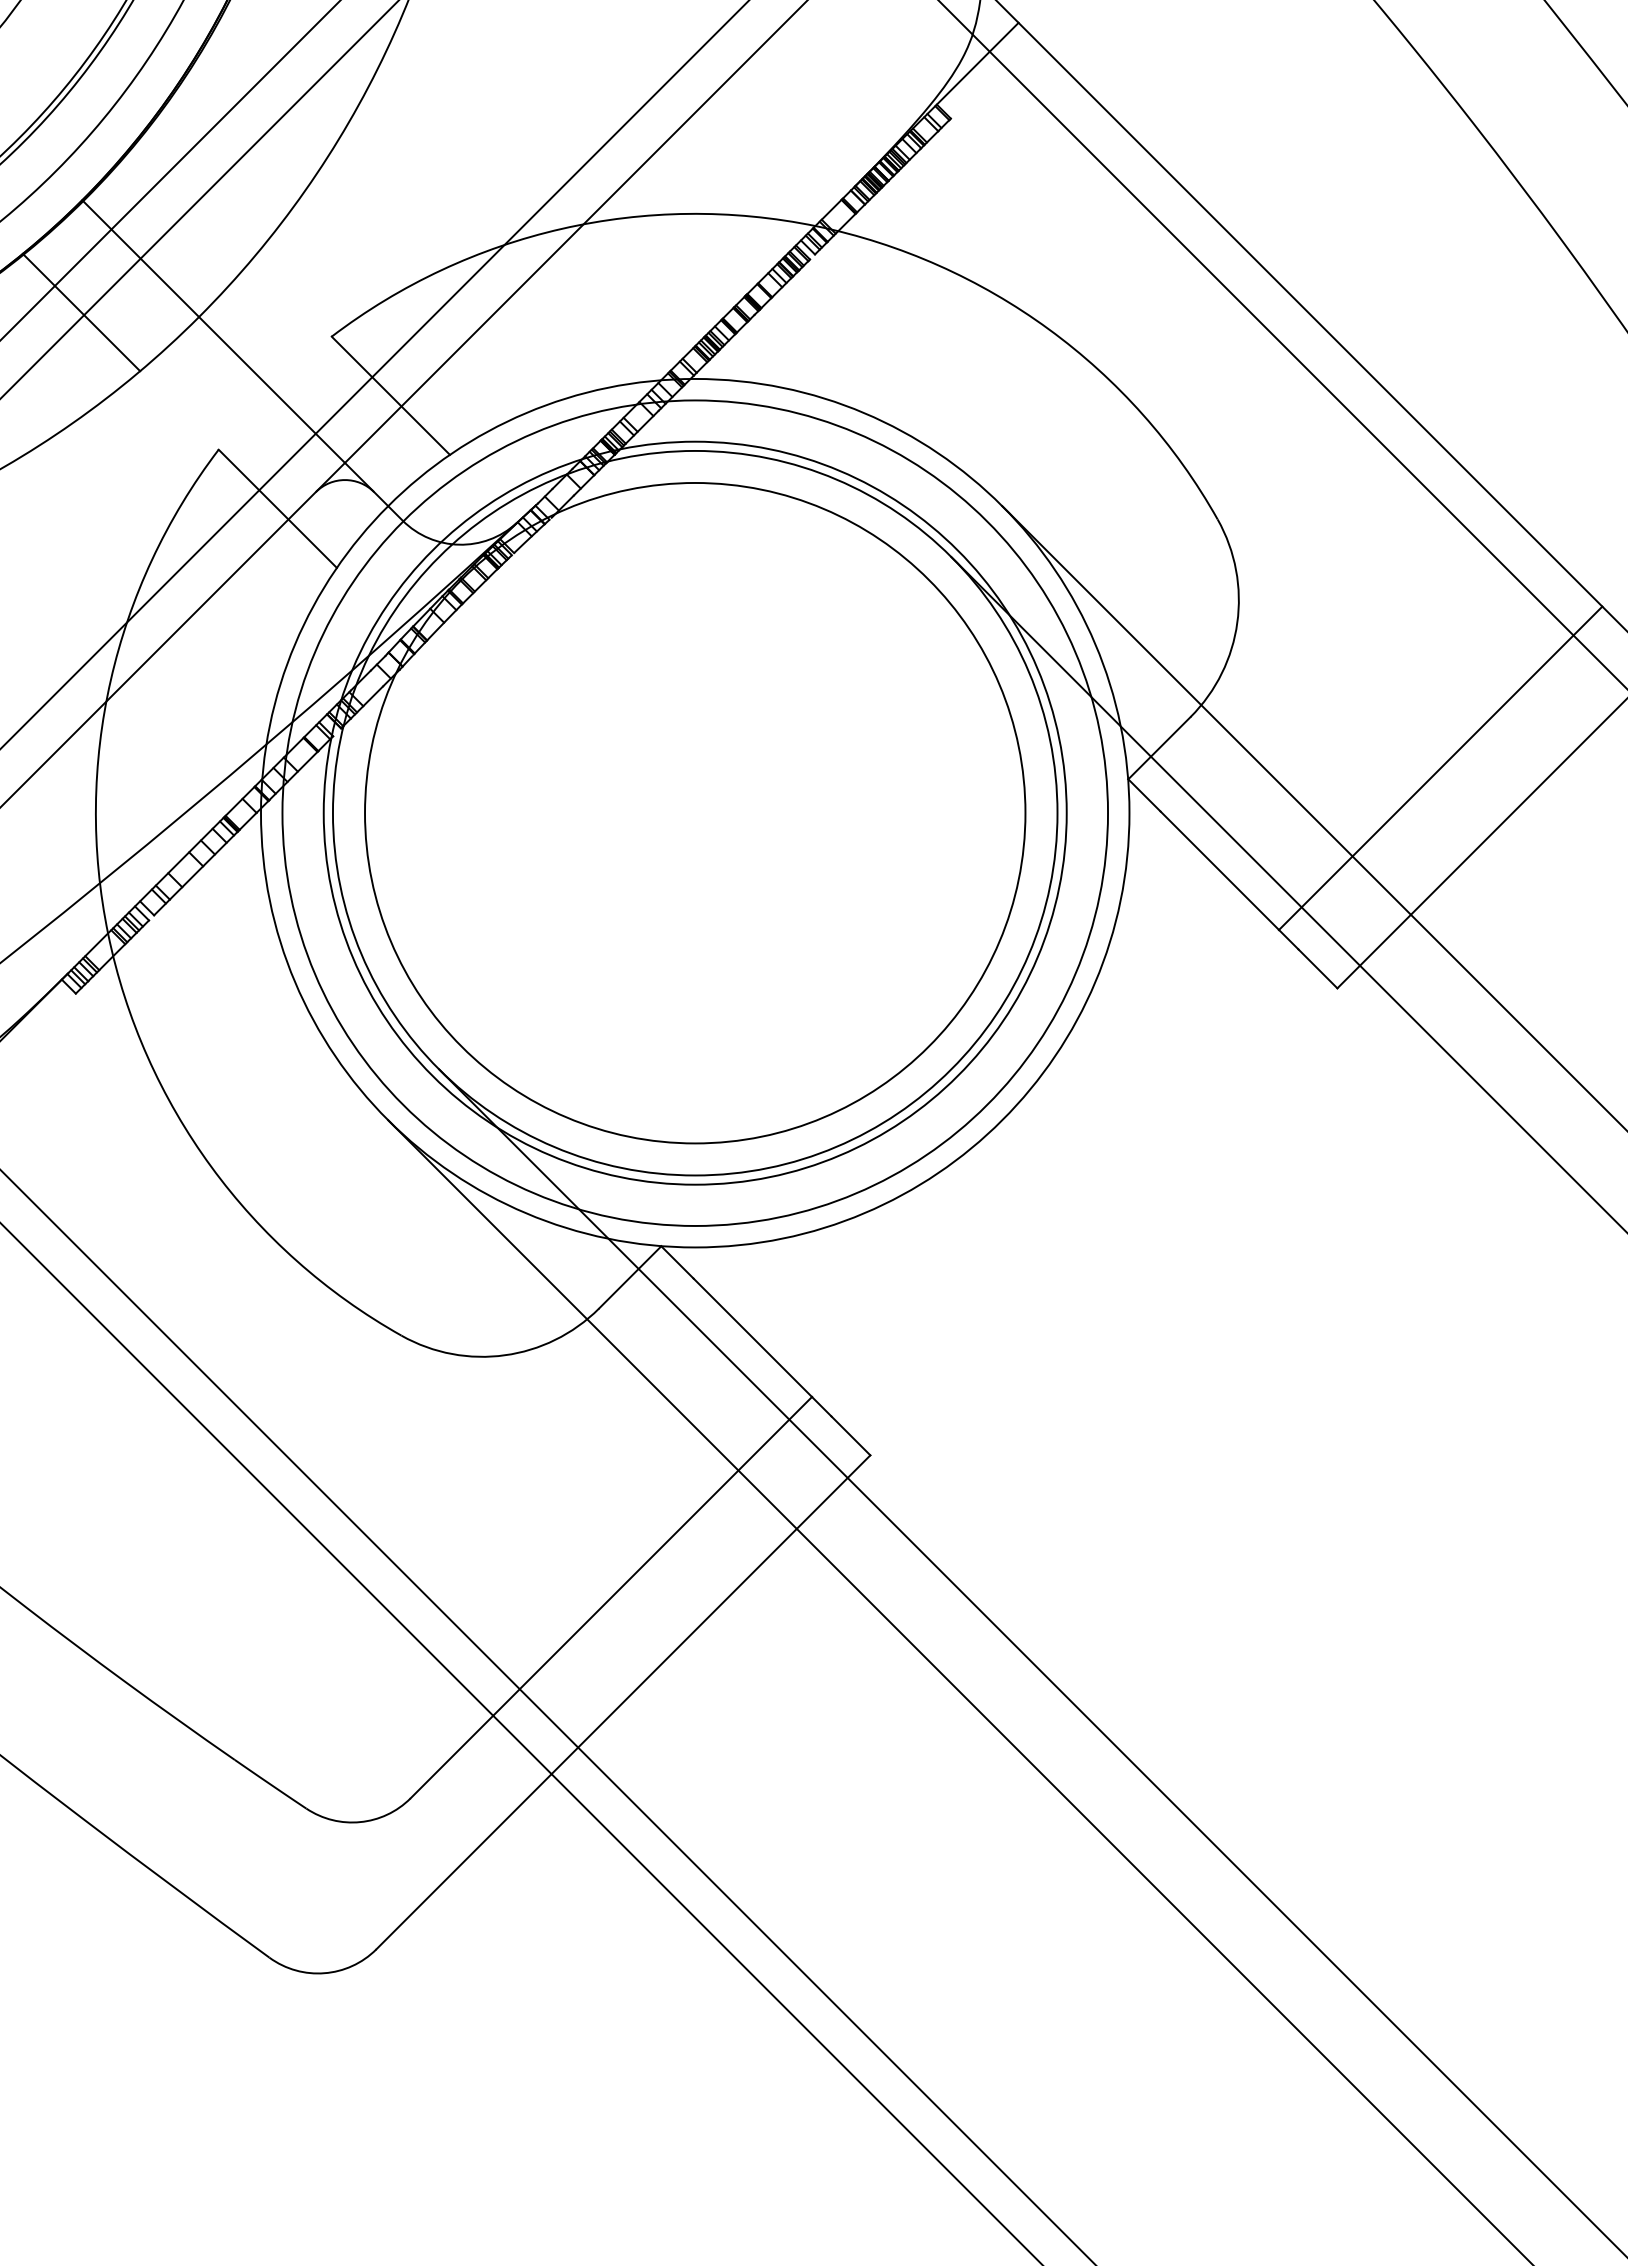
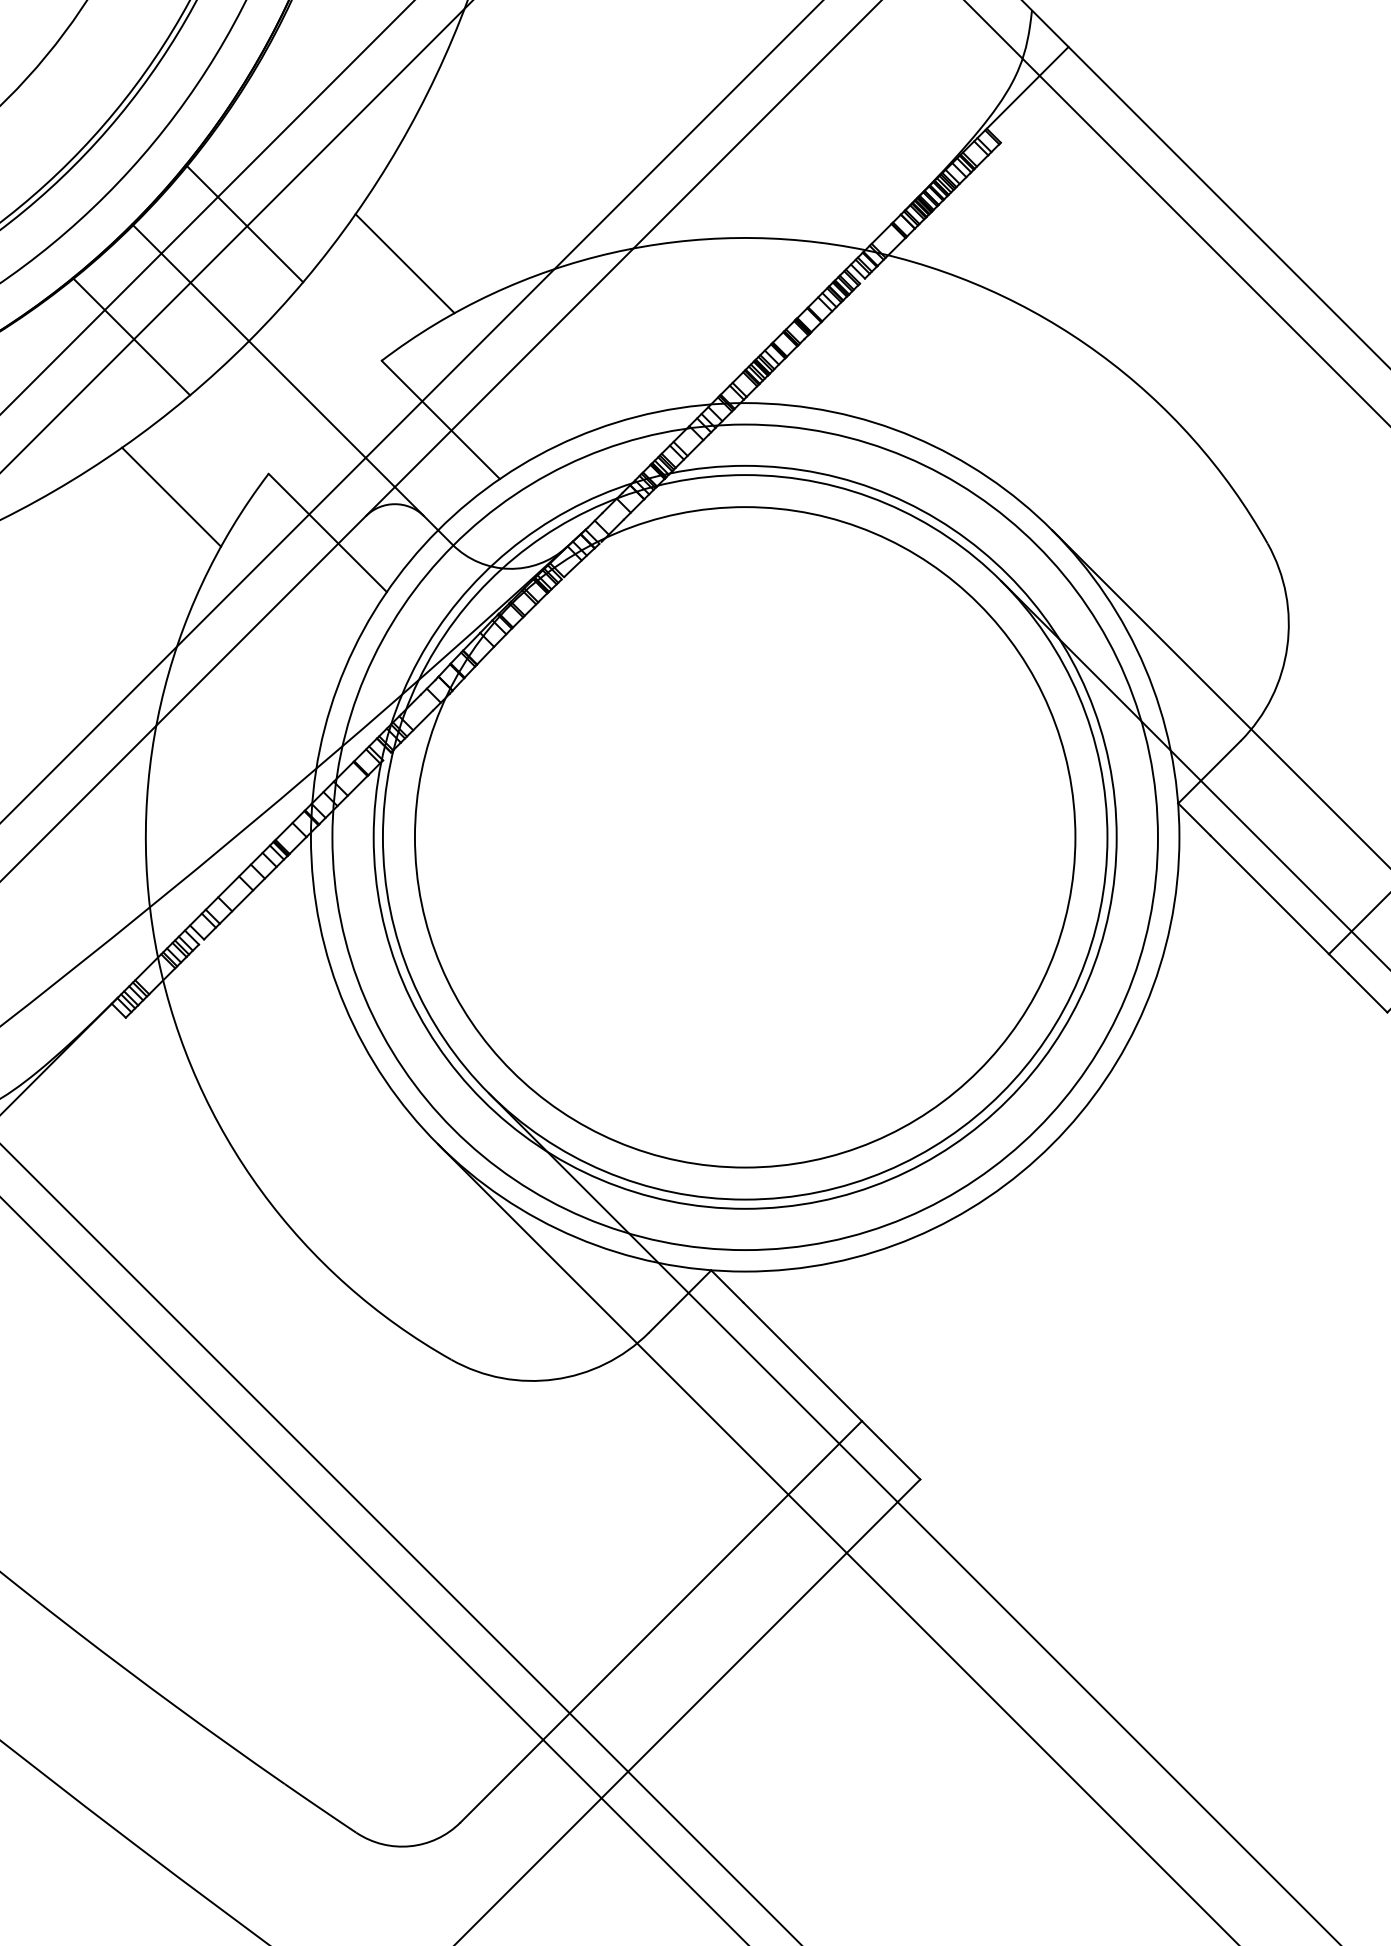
line: (194, 199) -> (244, 223), added
line: (354, 239) -> (404, 263), added
line: (121, 472) -> (171, 496), added

